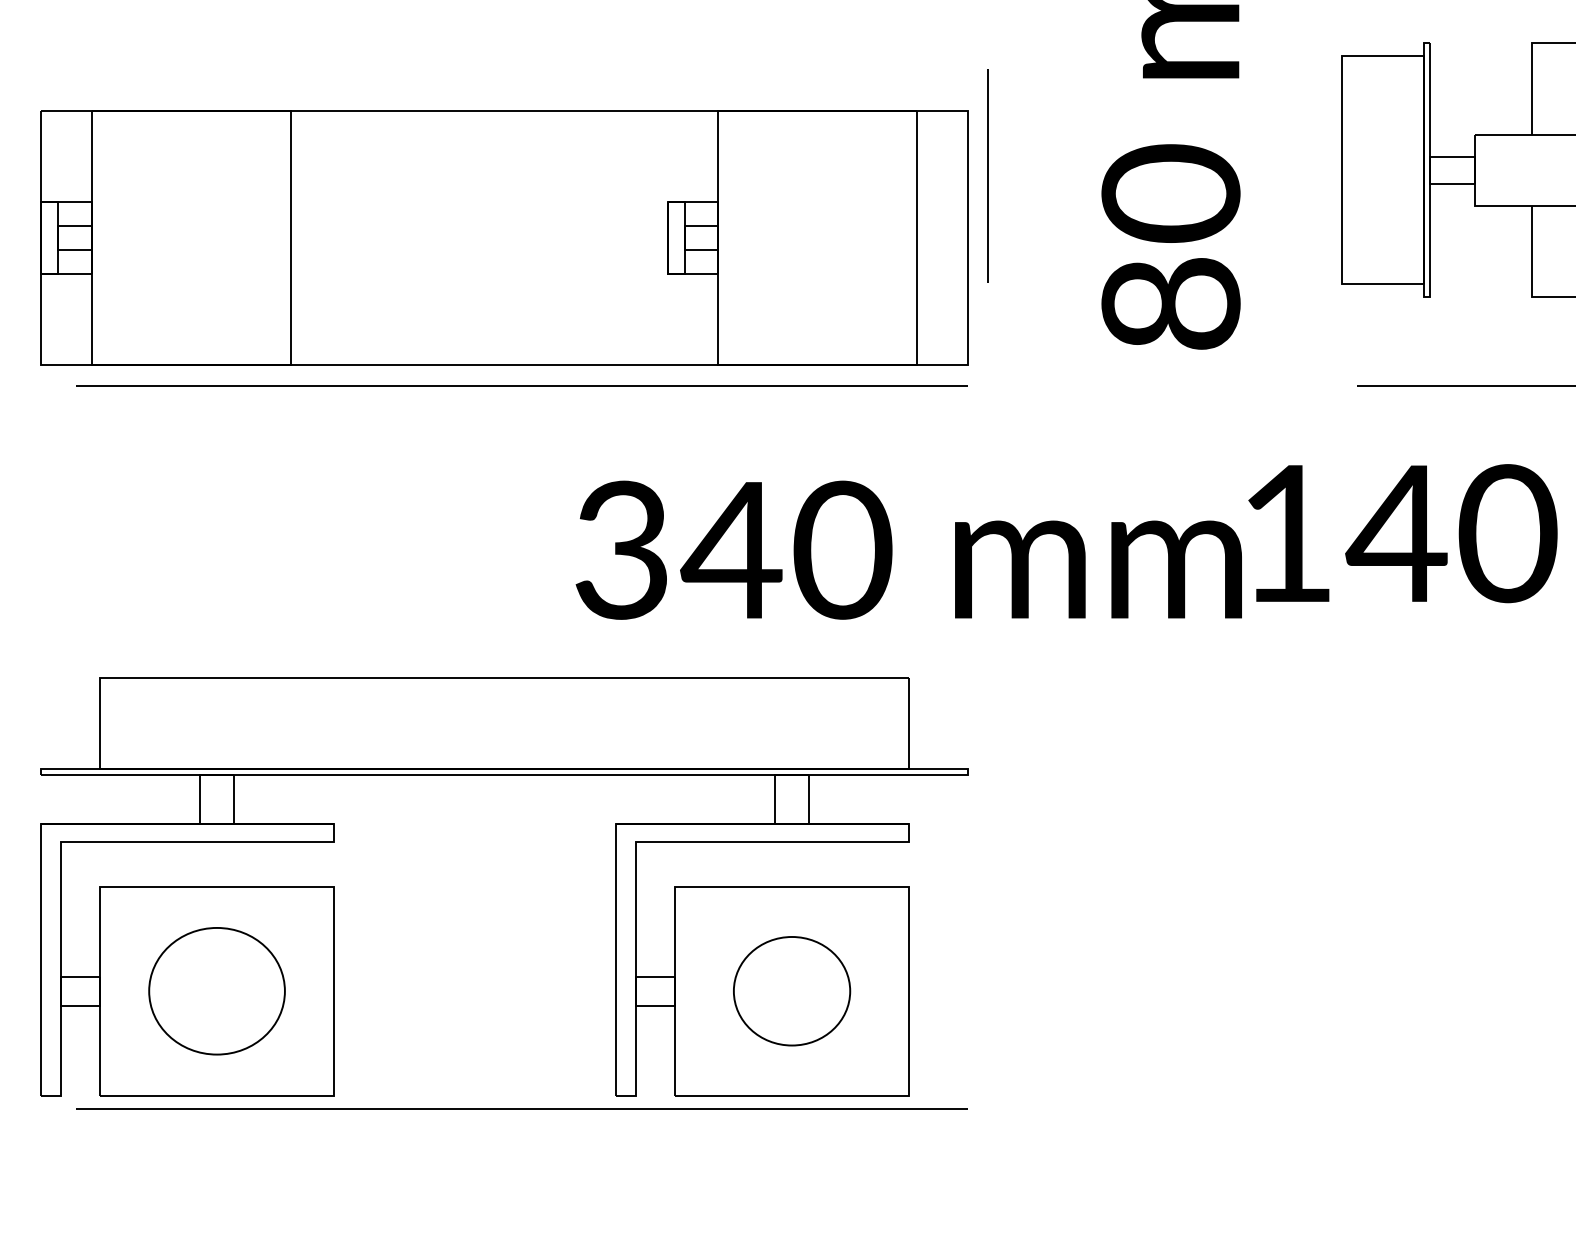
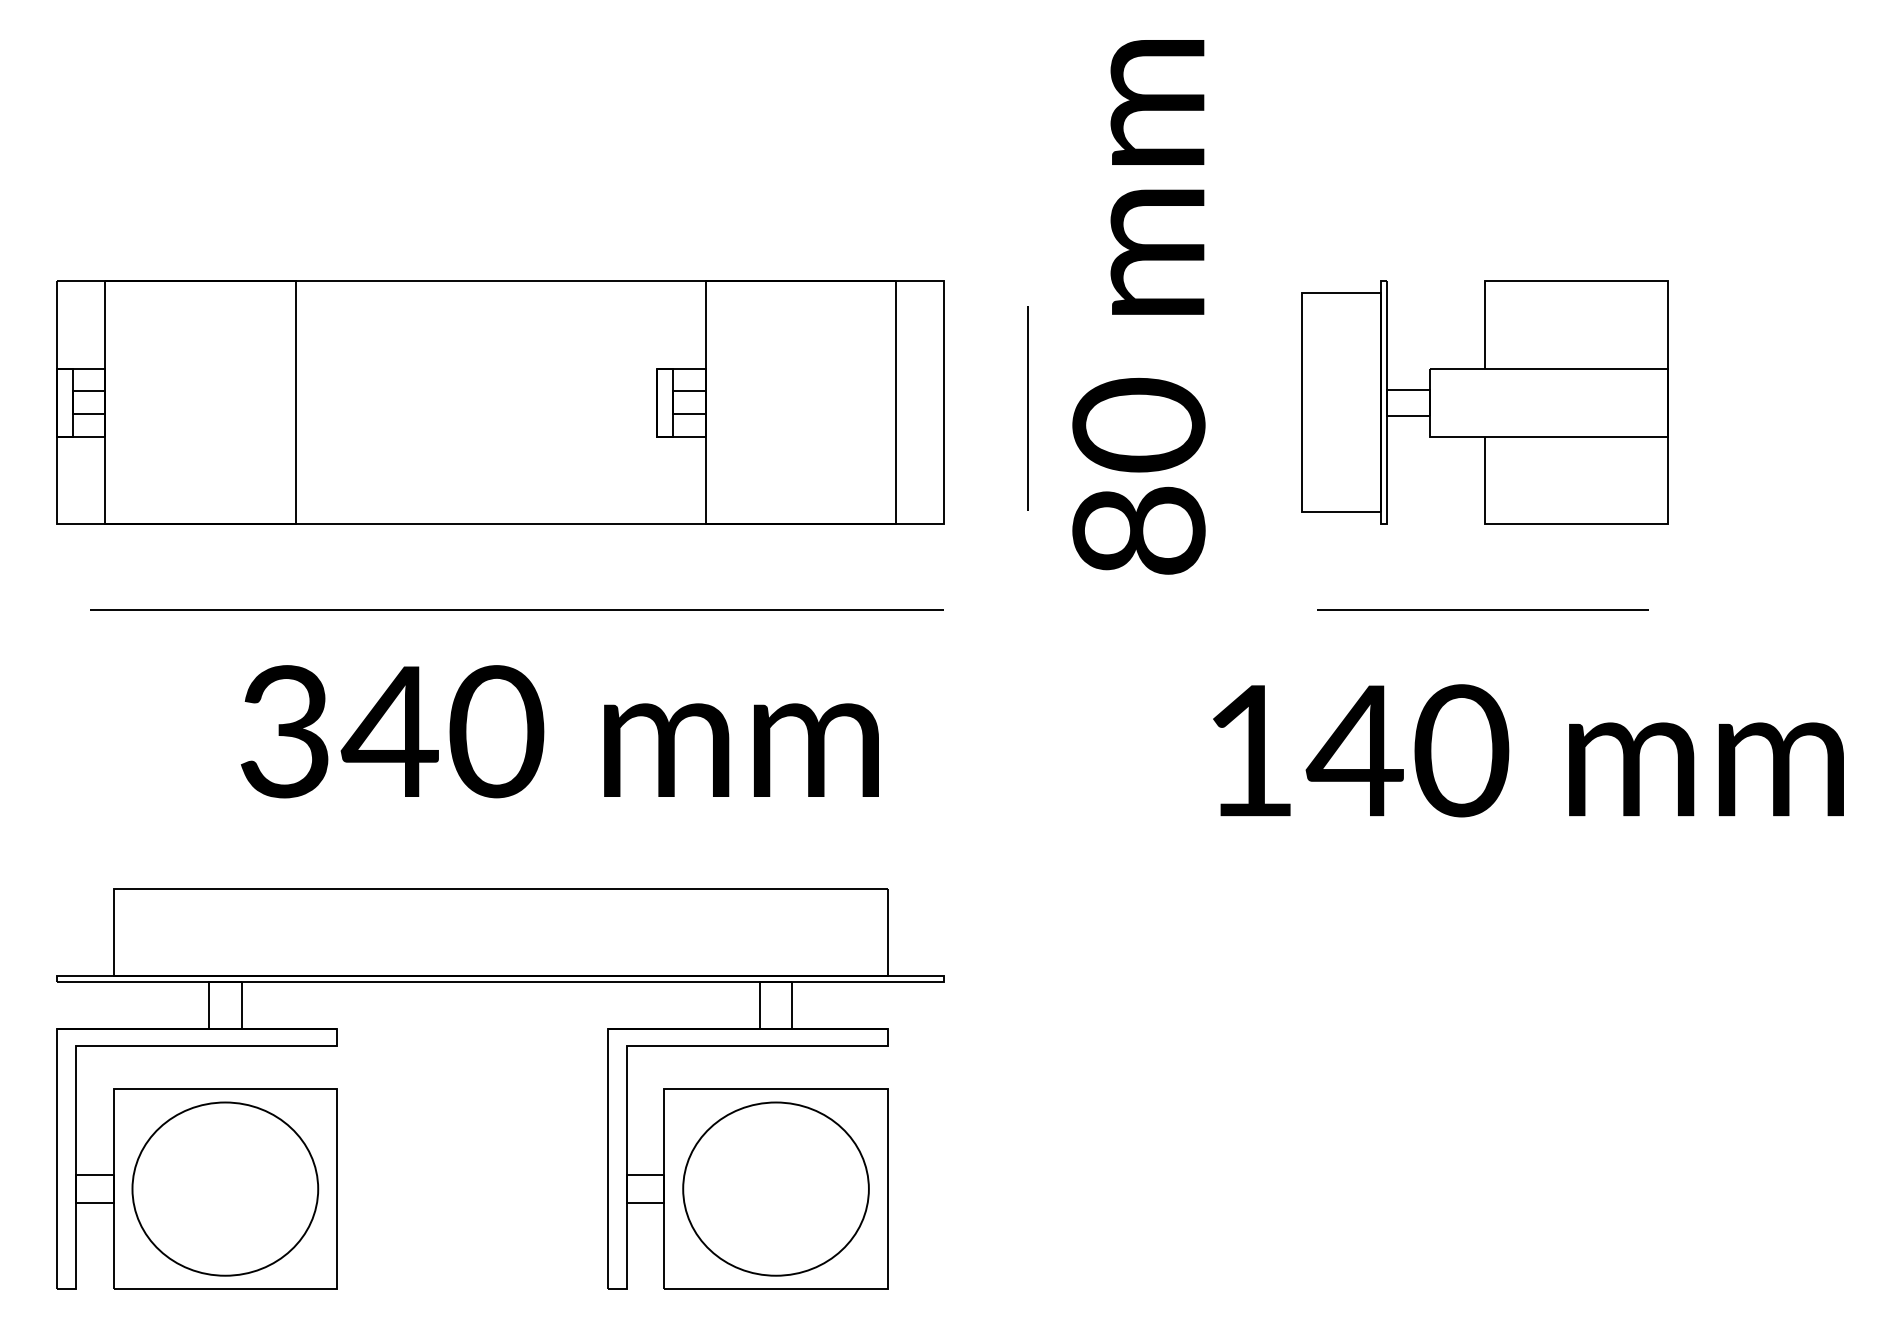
line: (987, 176) -> (1027, 408), moved
part: (504, 237) -> (500, 402), moved
text: (908, 550) -> (559, 731), moved
part: (217, 990) -> (225, 1188), size x1.43
part: (791, 990) -> (775, 1188), size x1.67
line: (521, 1108) -> (516, 1301), removed

